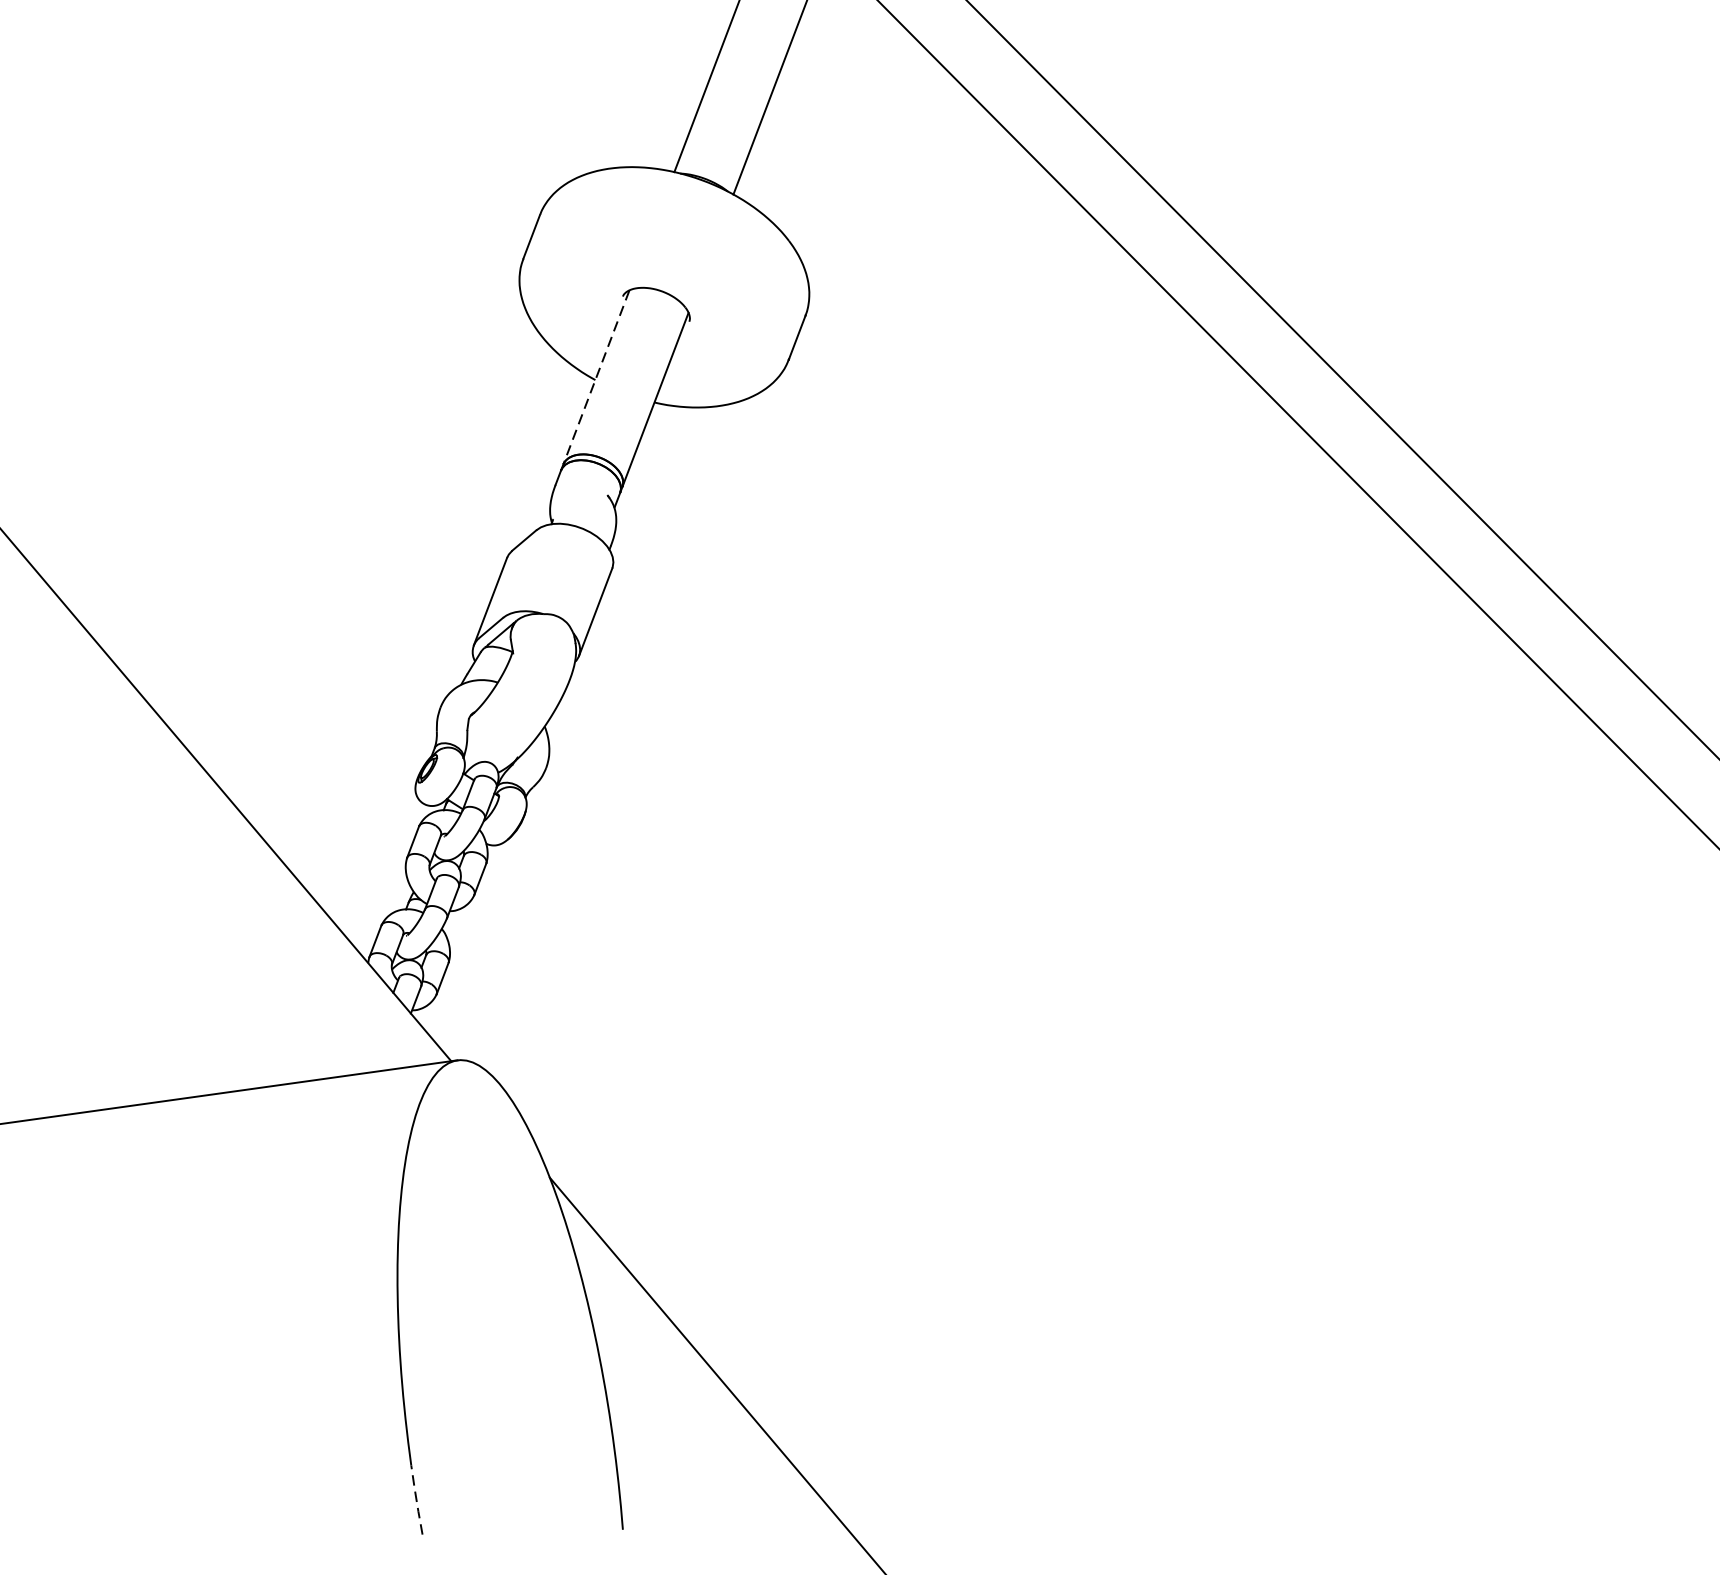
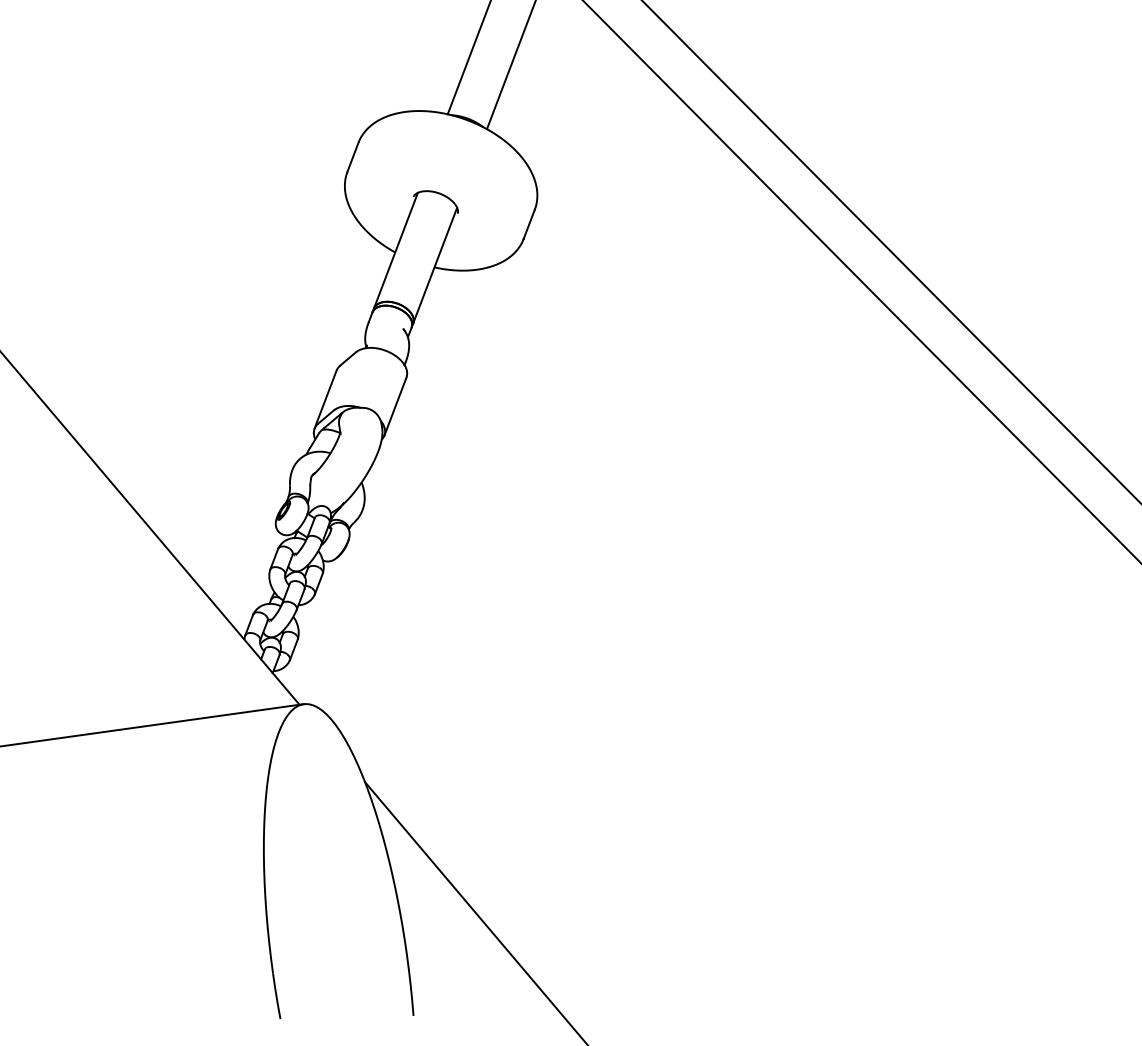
line: (595, 377) -> (395, 250), dashed -> solid
line: (416, 1500) -> (276, 996), dashed -> solid

